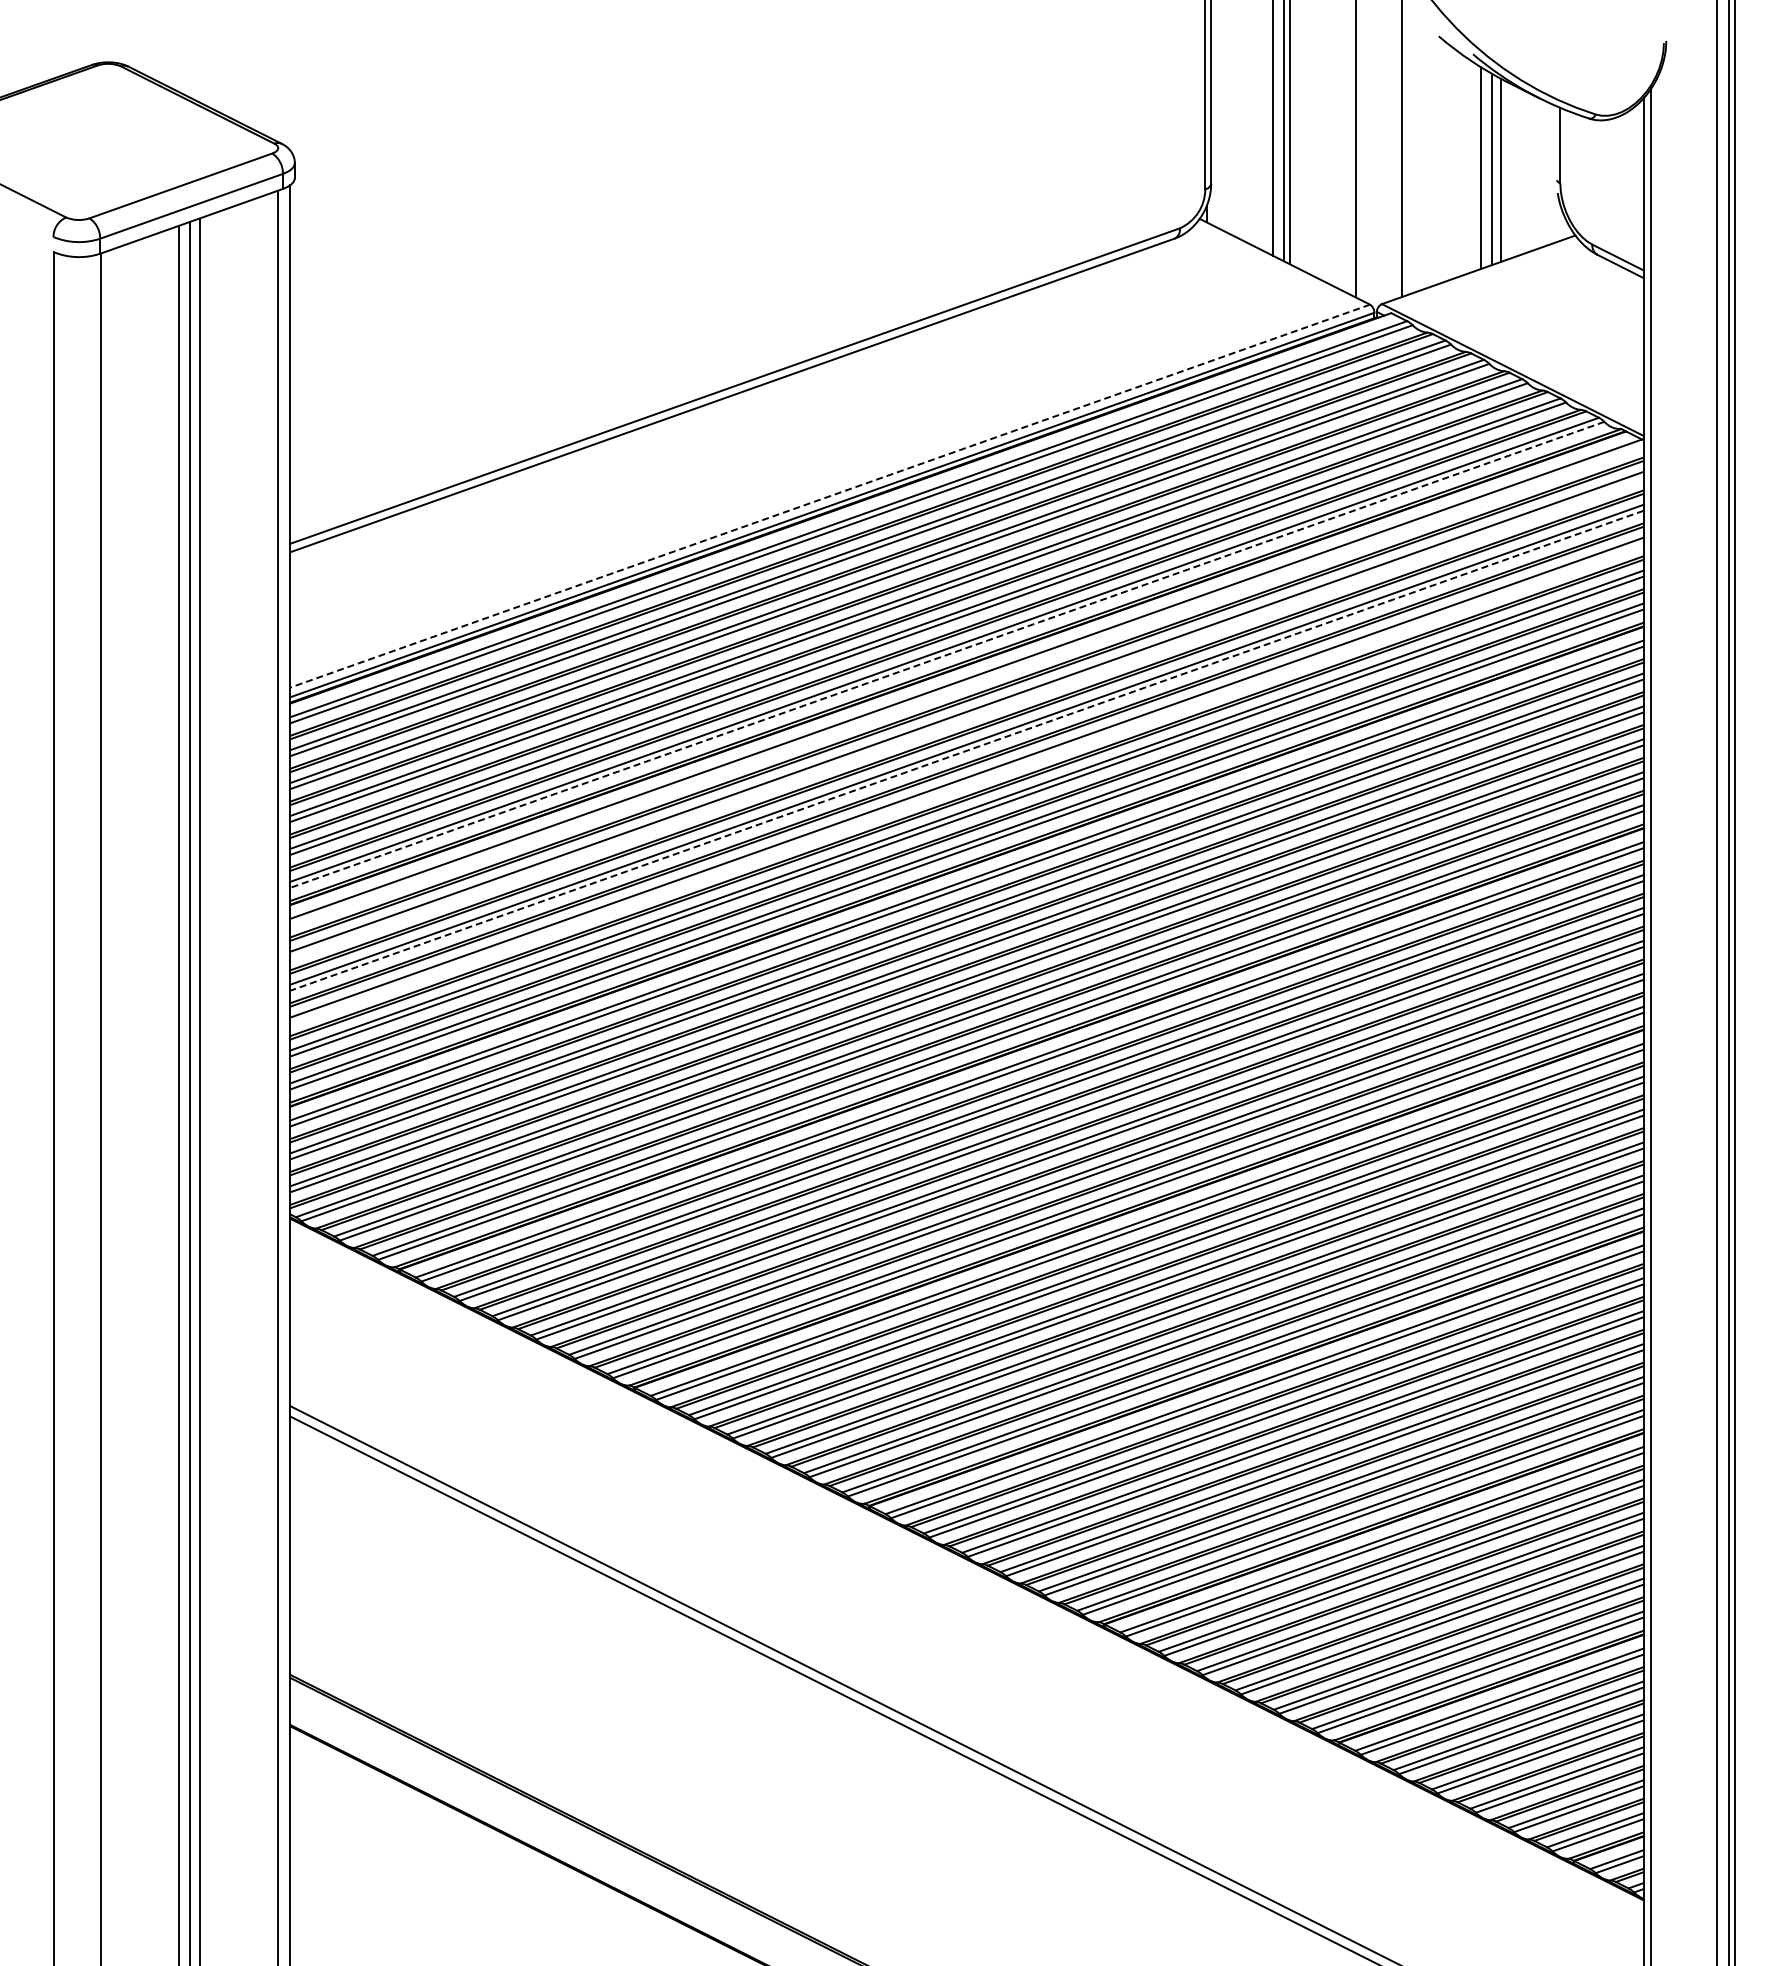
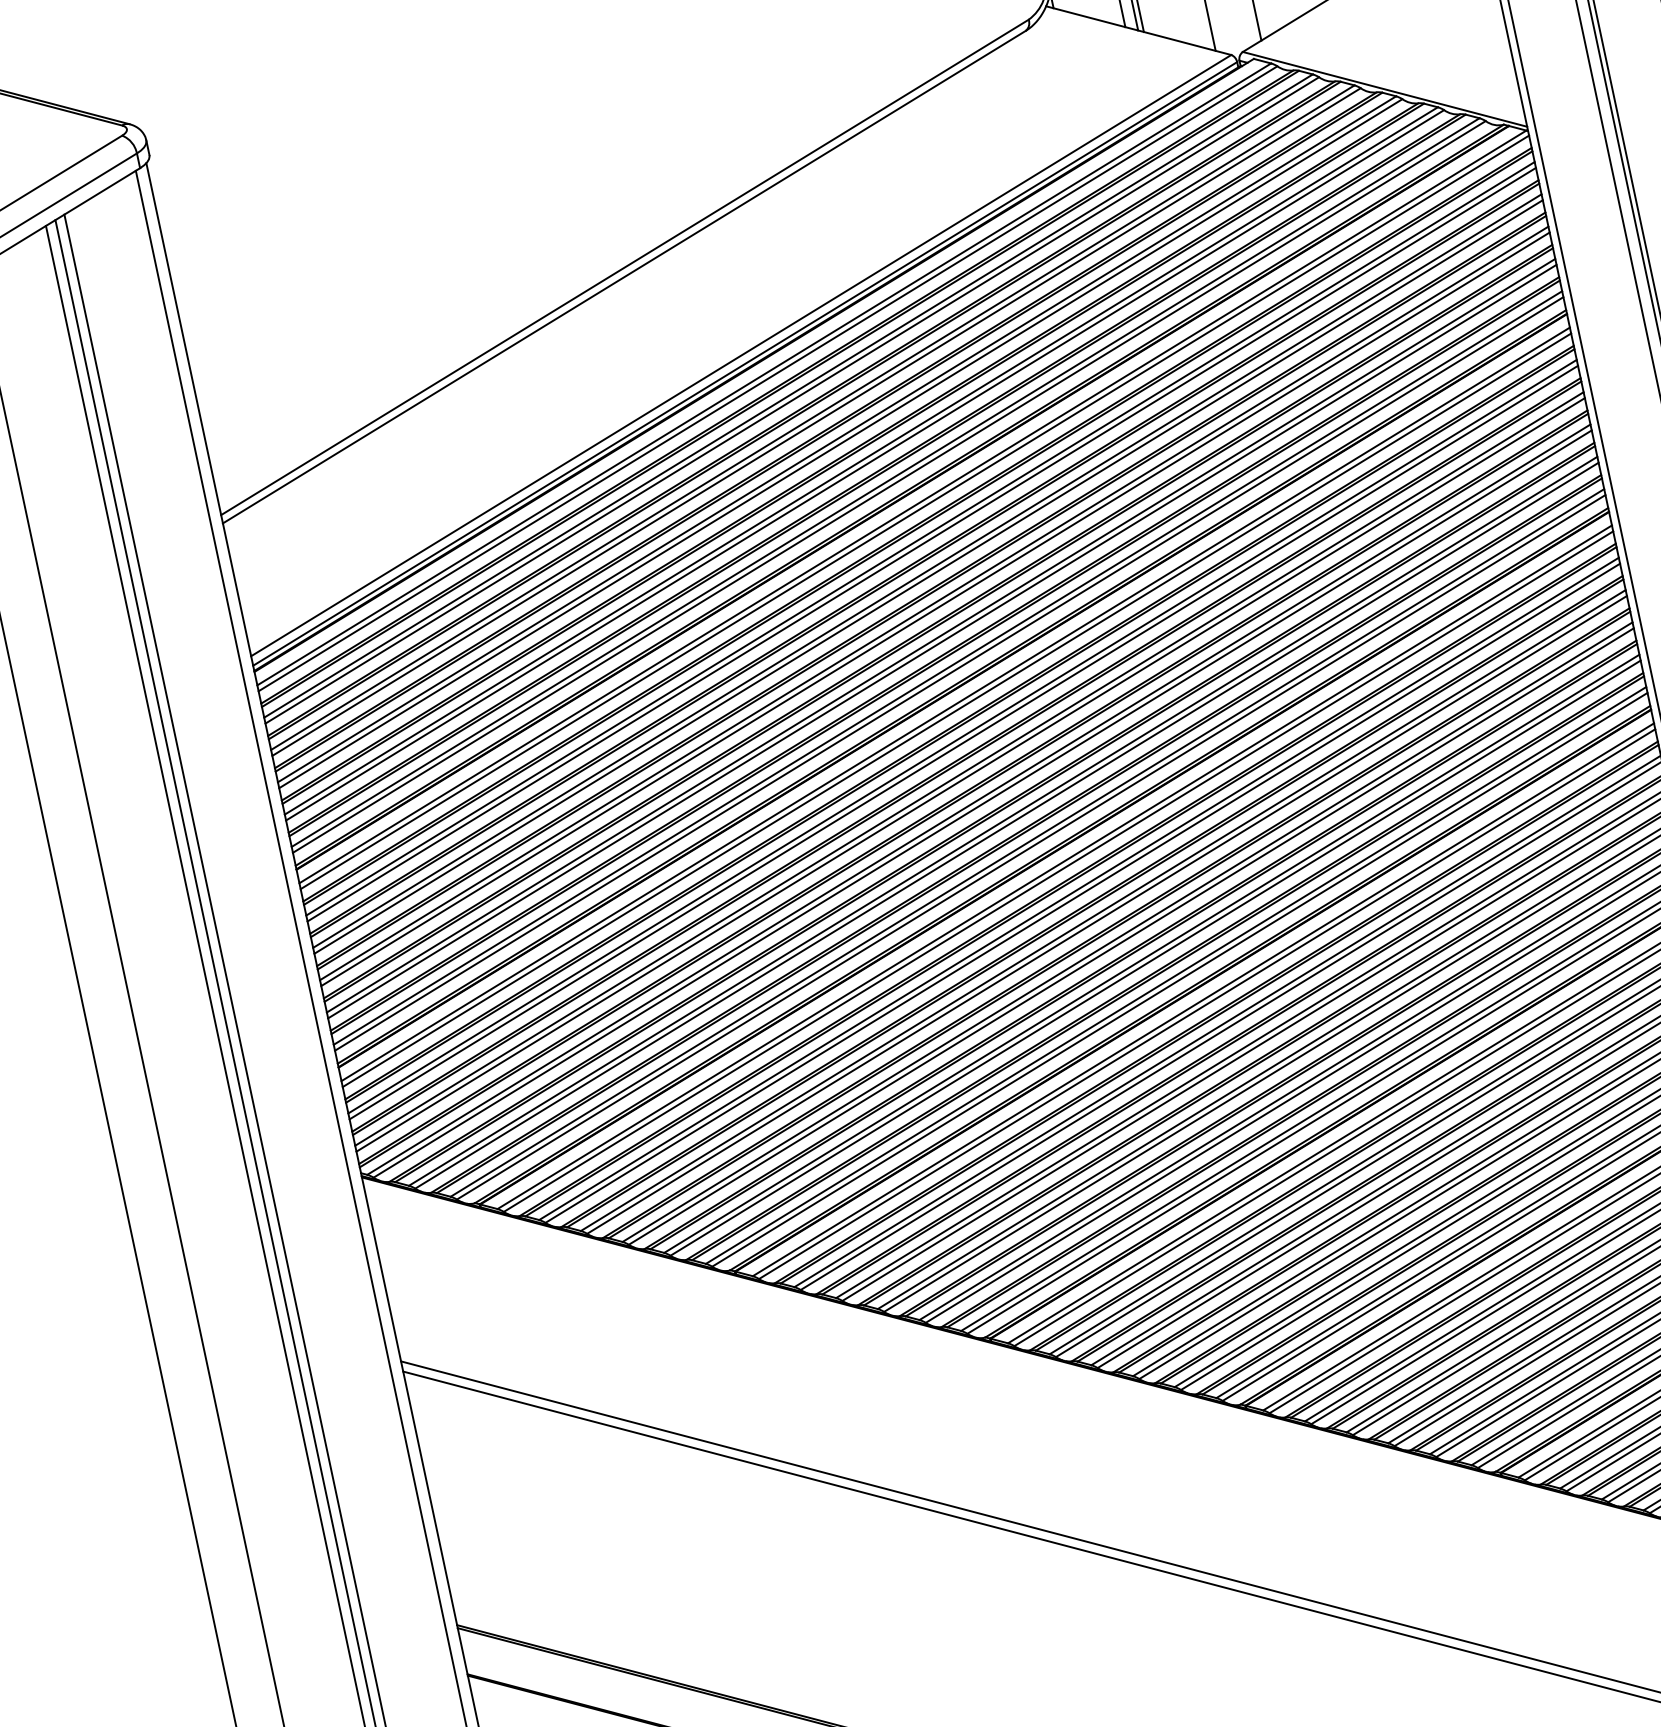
line: (830, 496) -> (741, 355), dashed -> solid
line: (946, 655) -> (888, 487), dashed -> solid
line: (966, 684) -> (914, 512), added
line: (966, 717) -> (921, 544), added
line: (966, 750) -> (928, 576), dashed -> solid
line: (966, 783) -> (935, 609), added

